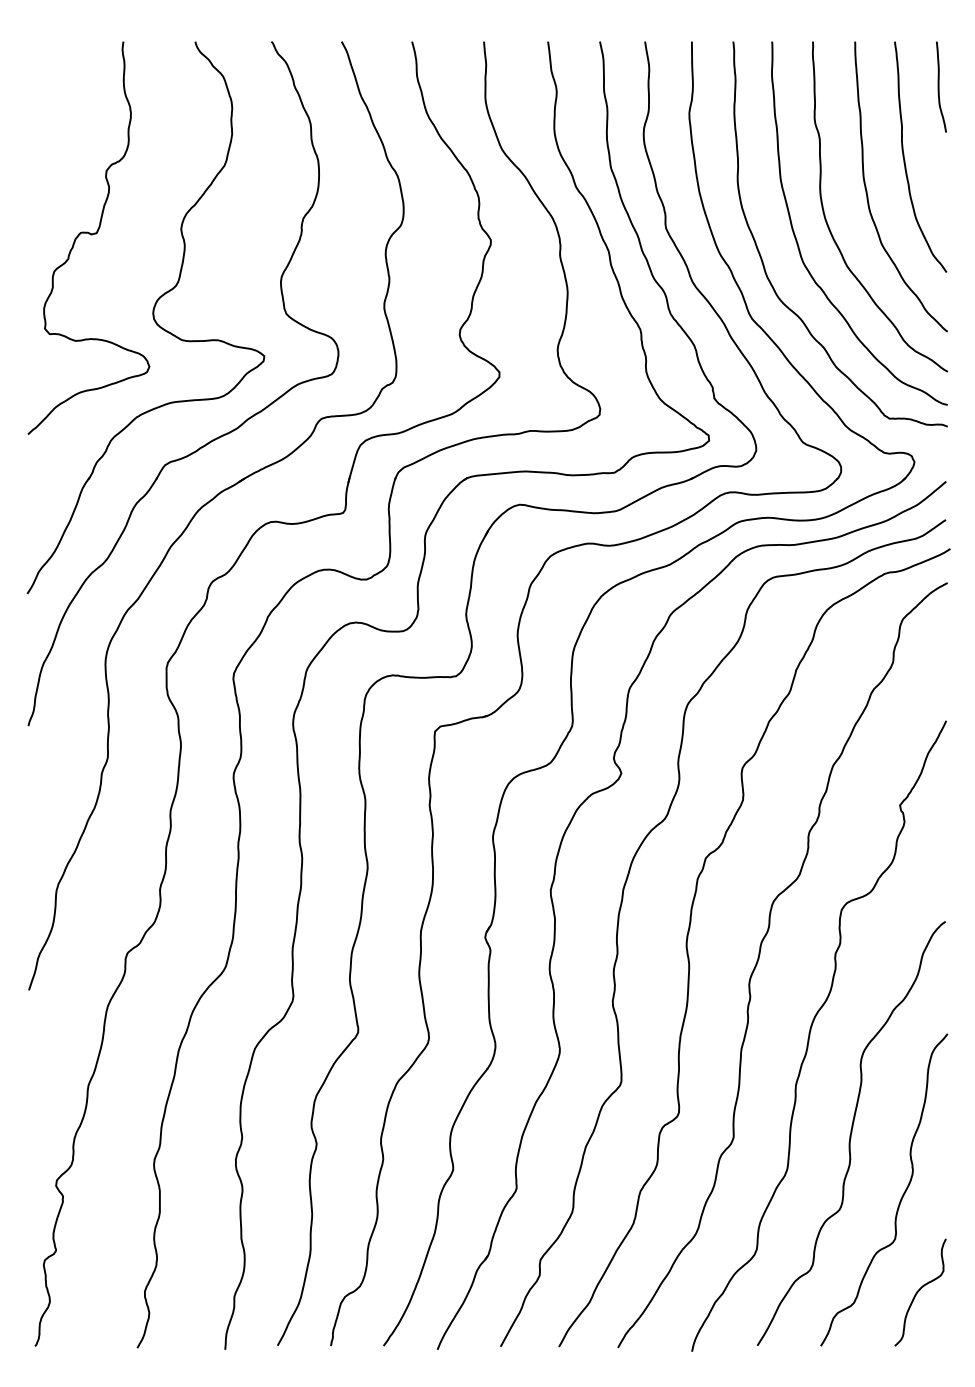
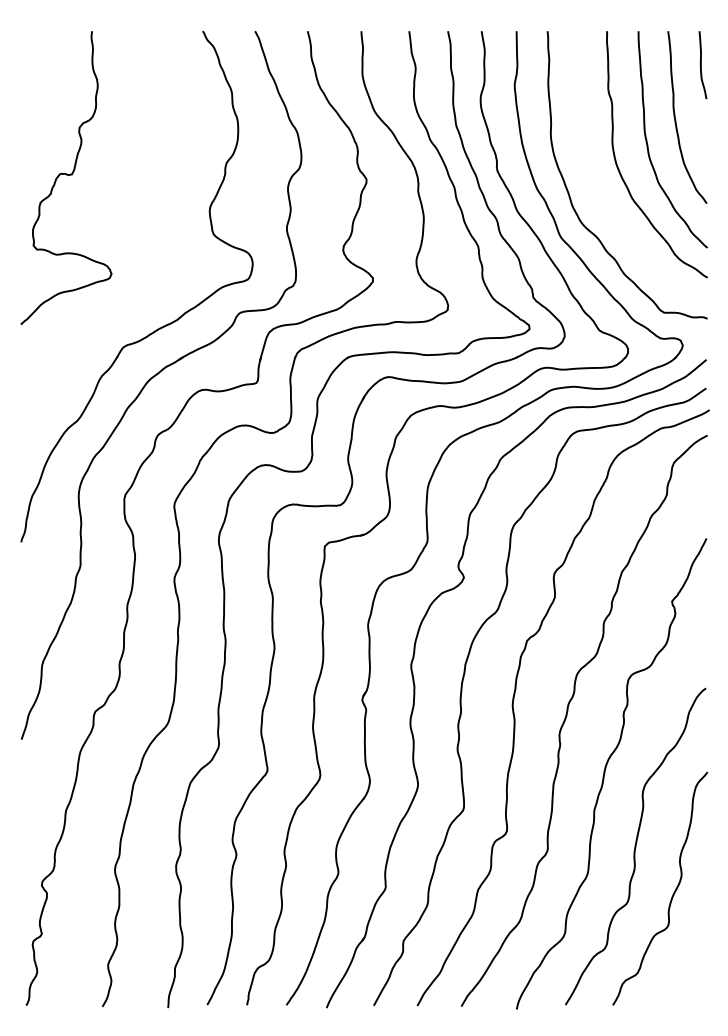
curve: (798, 243) -> (596, 181), removed
part: (152, 316) -> (113, 236), removed
curve: (919, 1291) -> (686, 964), removed

